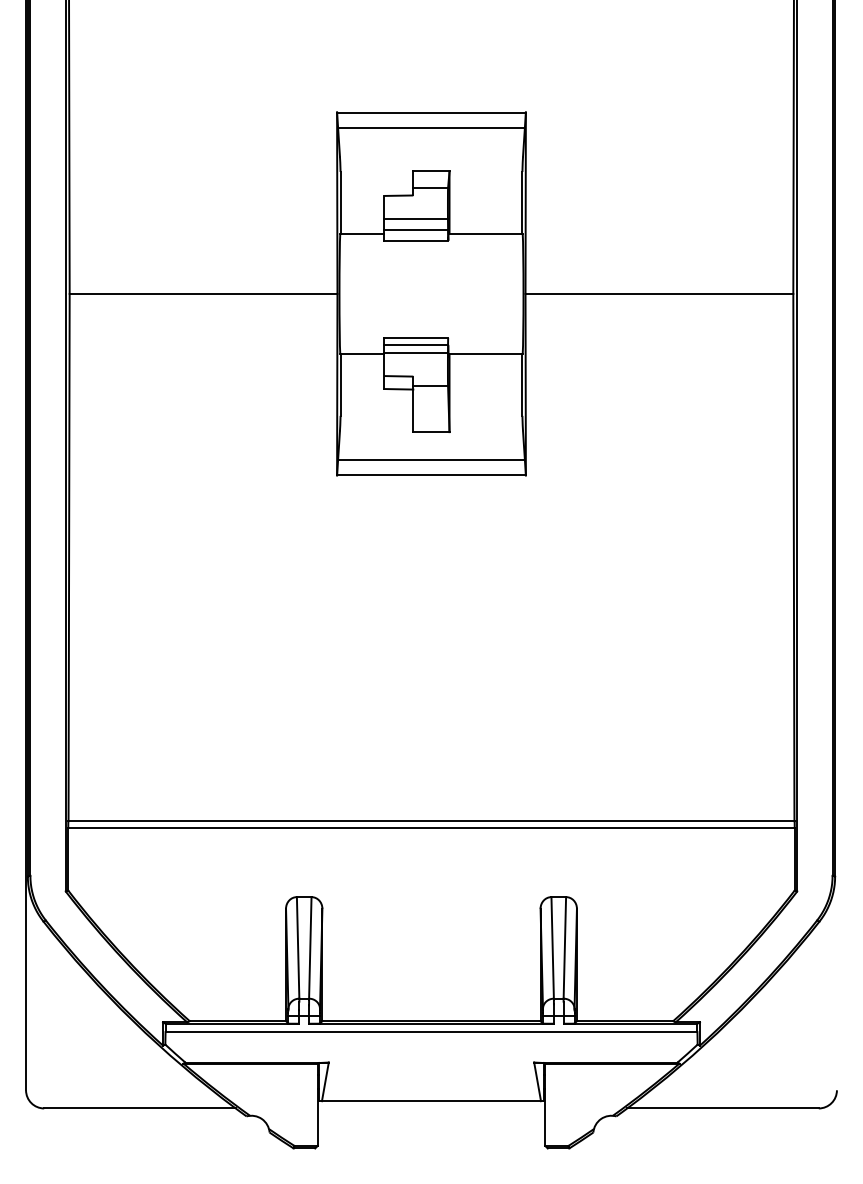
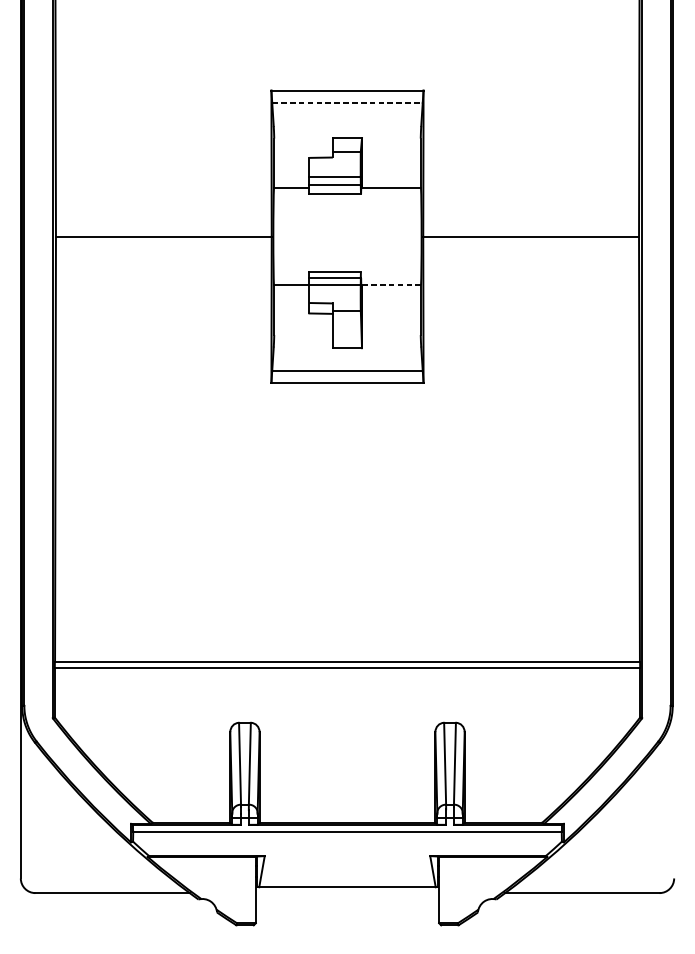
line: (432, 127) -> (348, 102), solid -> dashed
line: (485, 353) -> (391, 284), solid -> dashed

